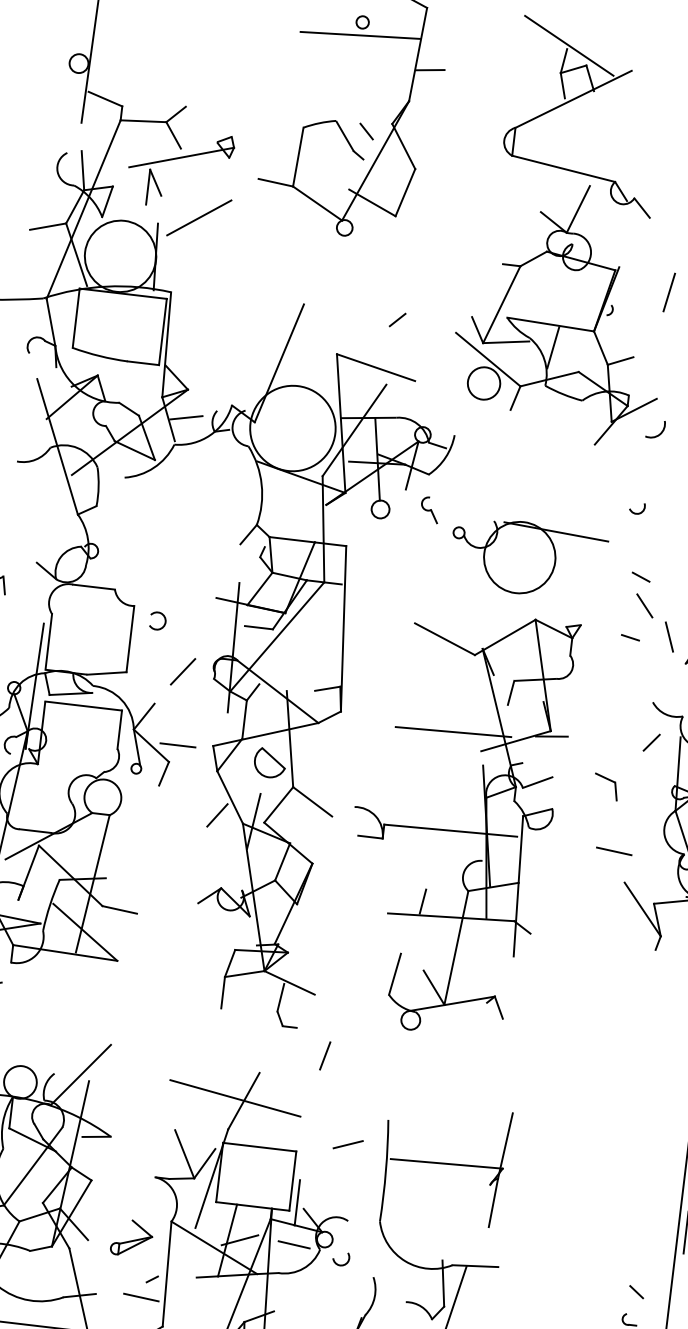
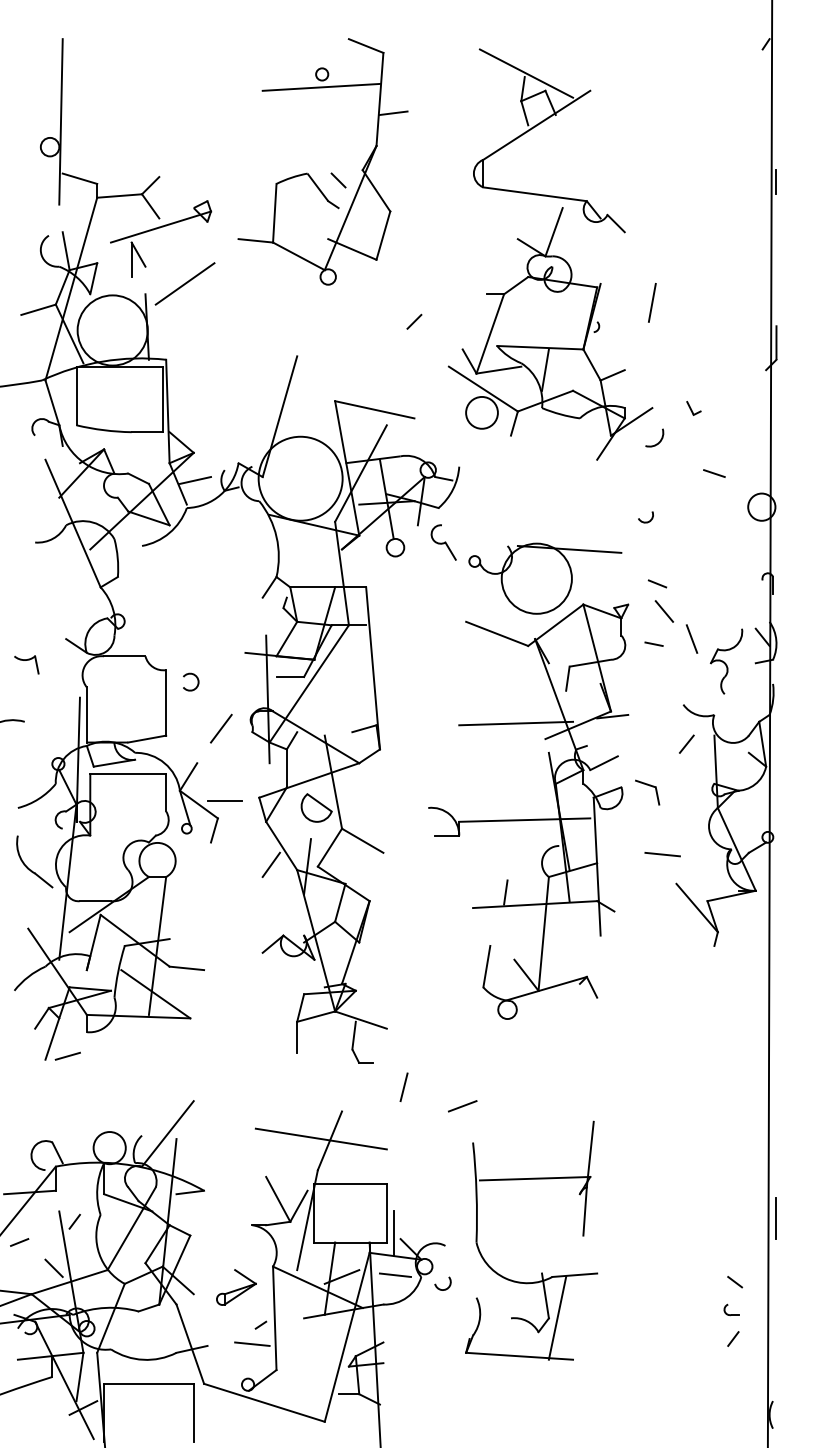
line: (397, 319) -> (414, 321), moved
part: (429, 509) -> (443, 542), size x1.43
part: (454, 830) -> (528, 819), moved
line: (347, 1144) -> (462, 1106), moved

